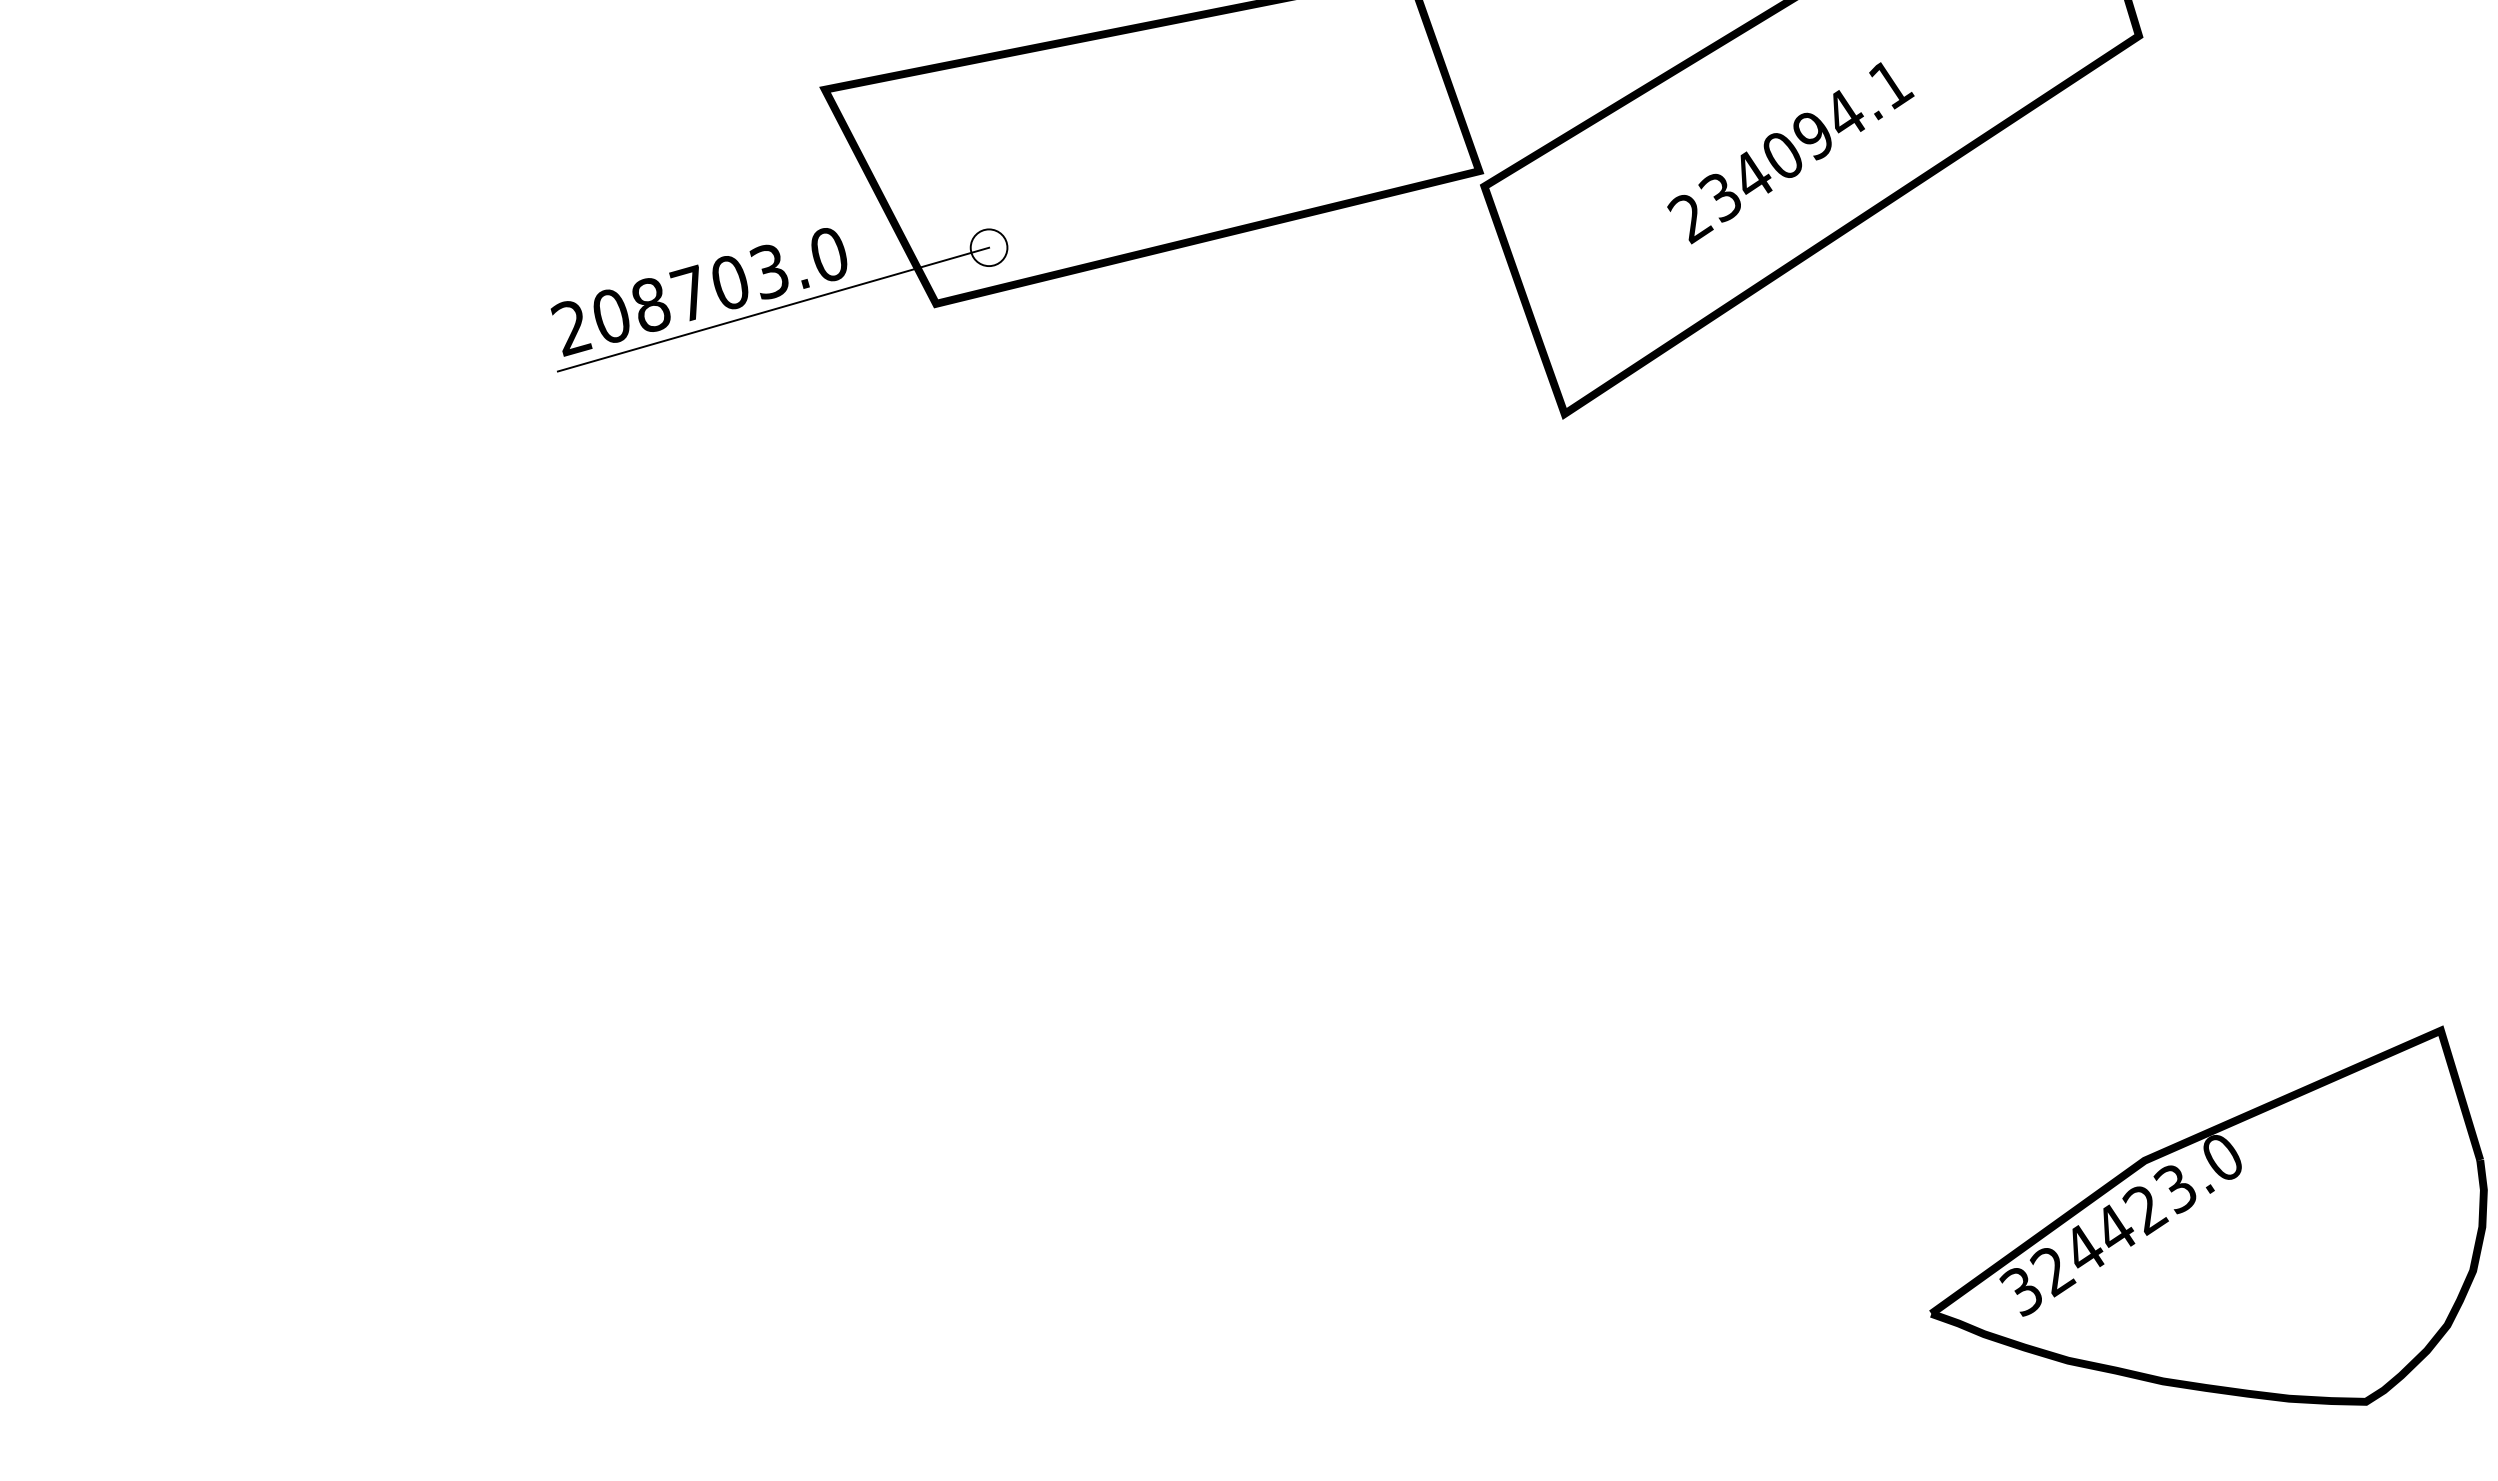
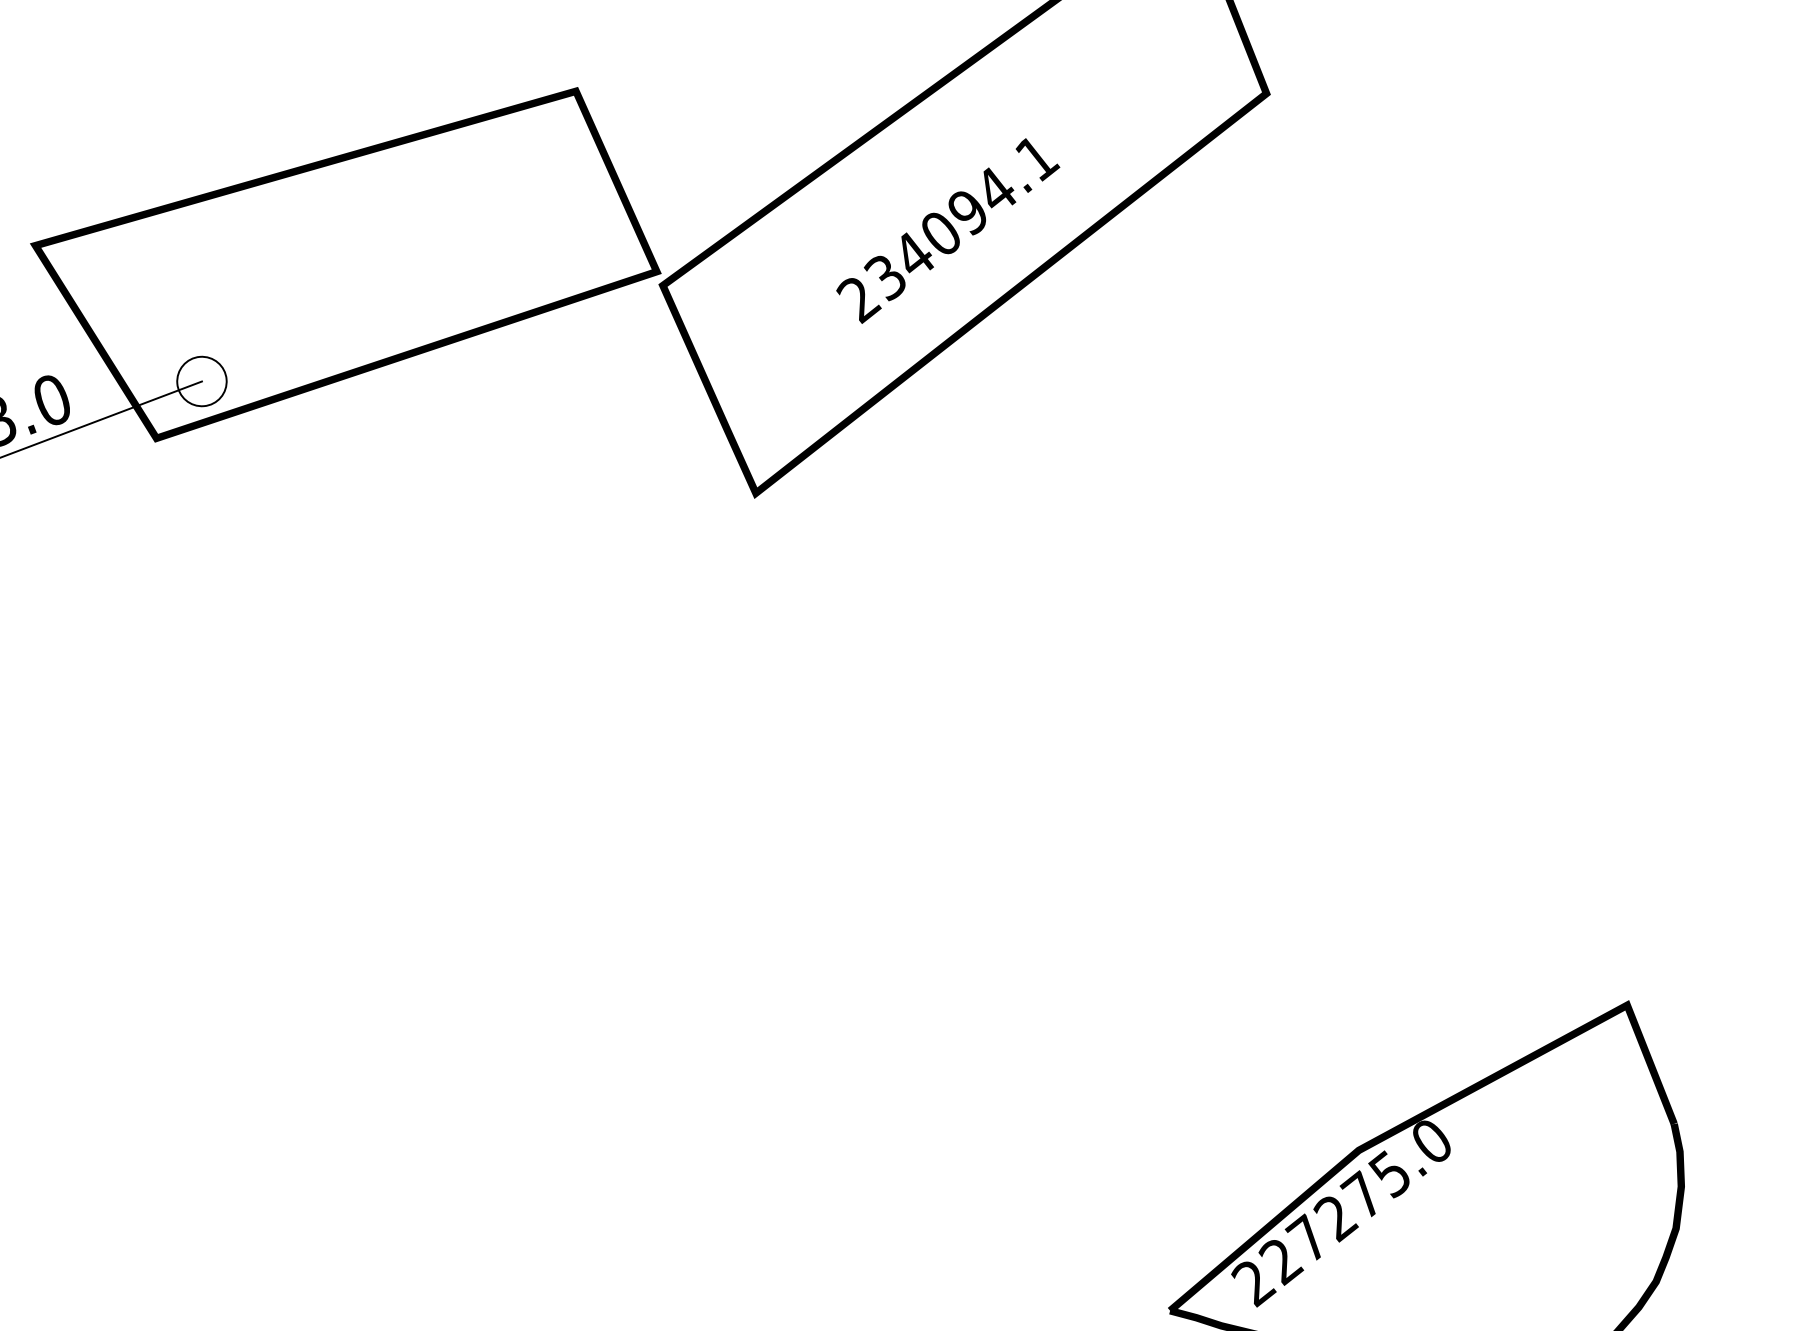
circle: (988, 247) -> (201, 381), size x1.43
text: (2097, 1240) -> (1320, 1229), 324423.0 -> 227275.0

